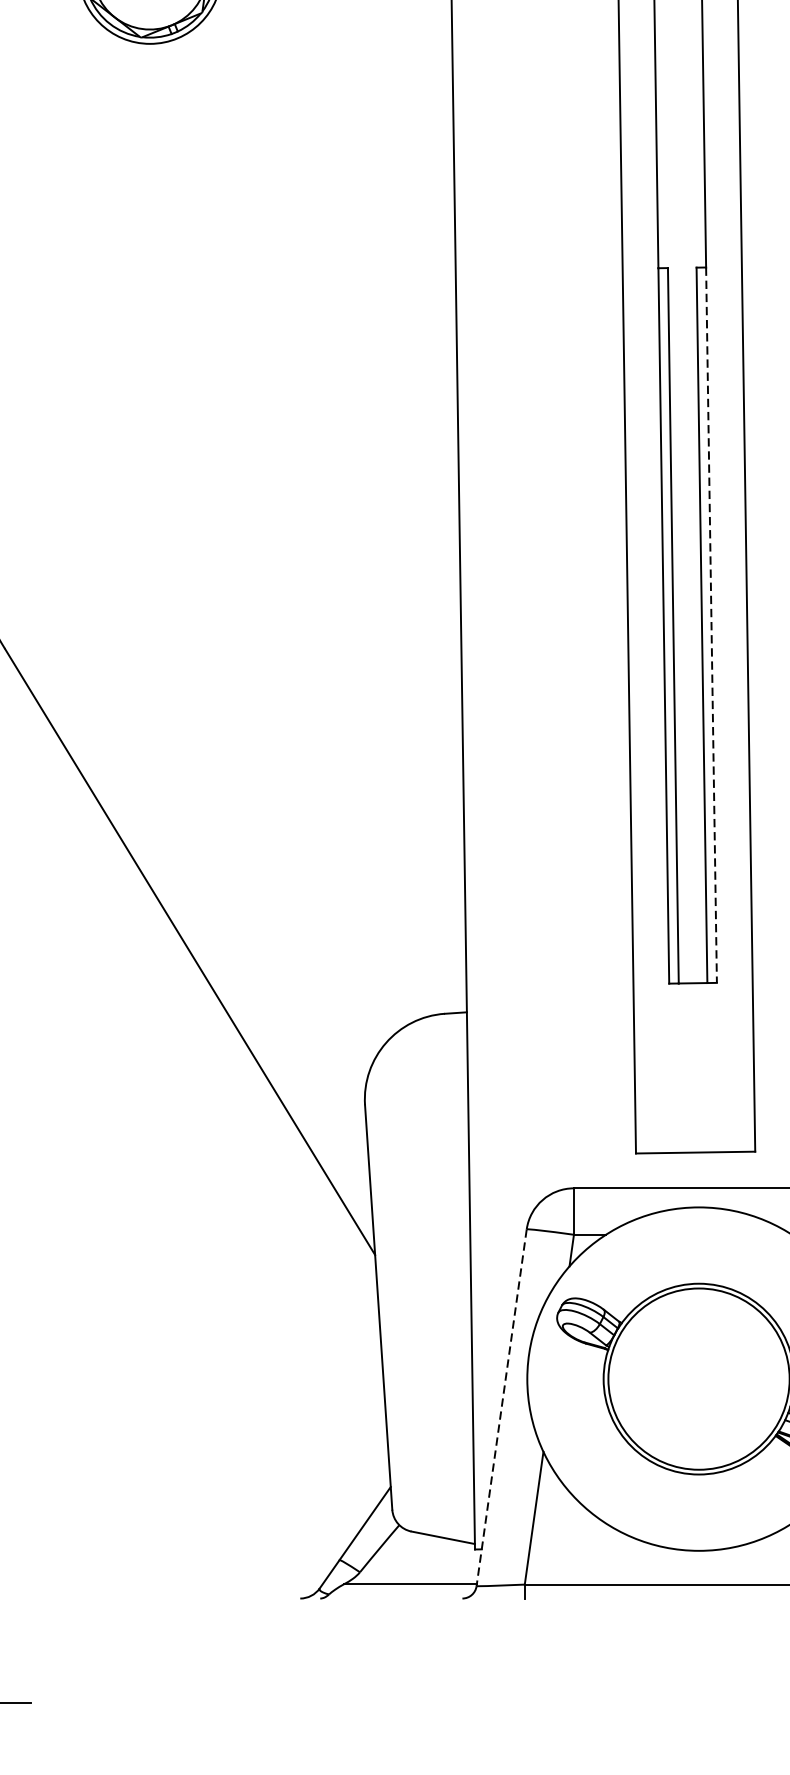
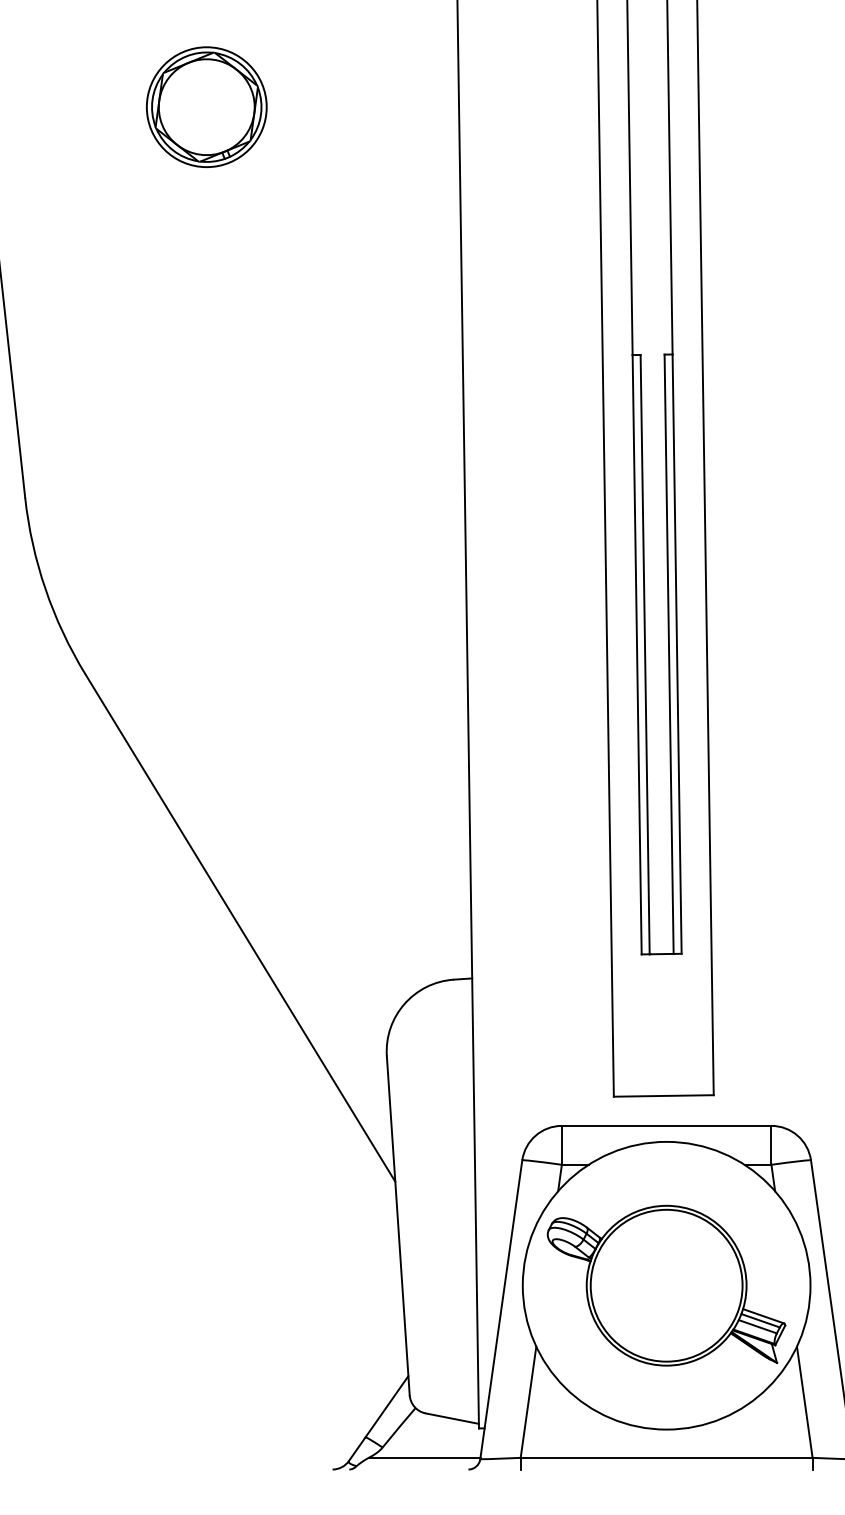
line: (711, 625) -> (677, 654), dashed -> solid
line: (501, 1407) -> (501, 1309), dashed -> solid

